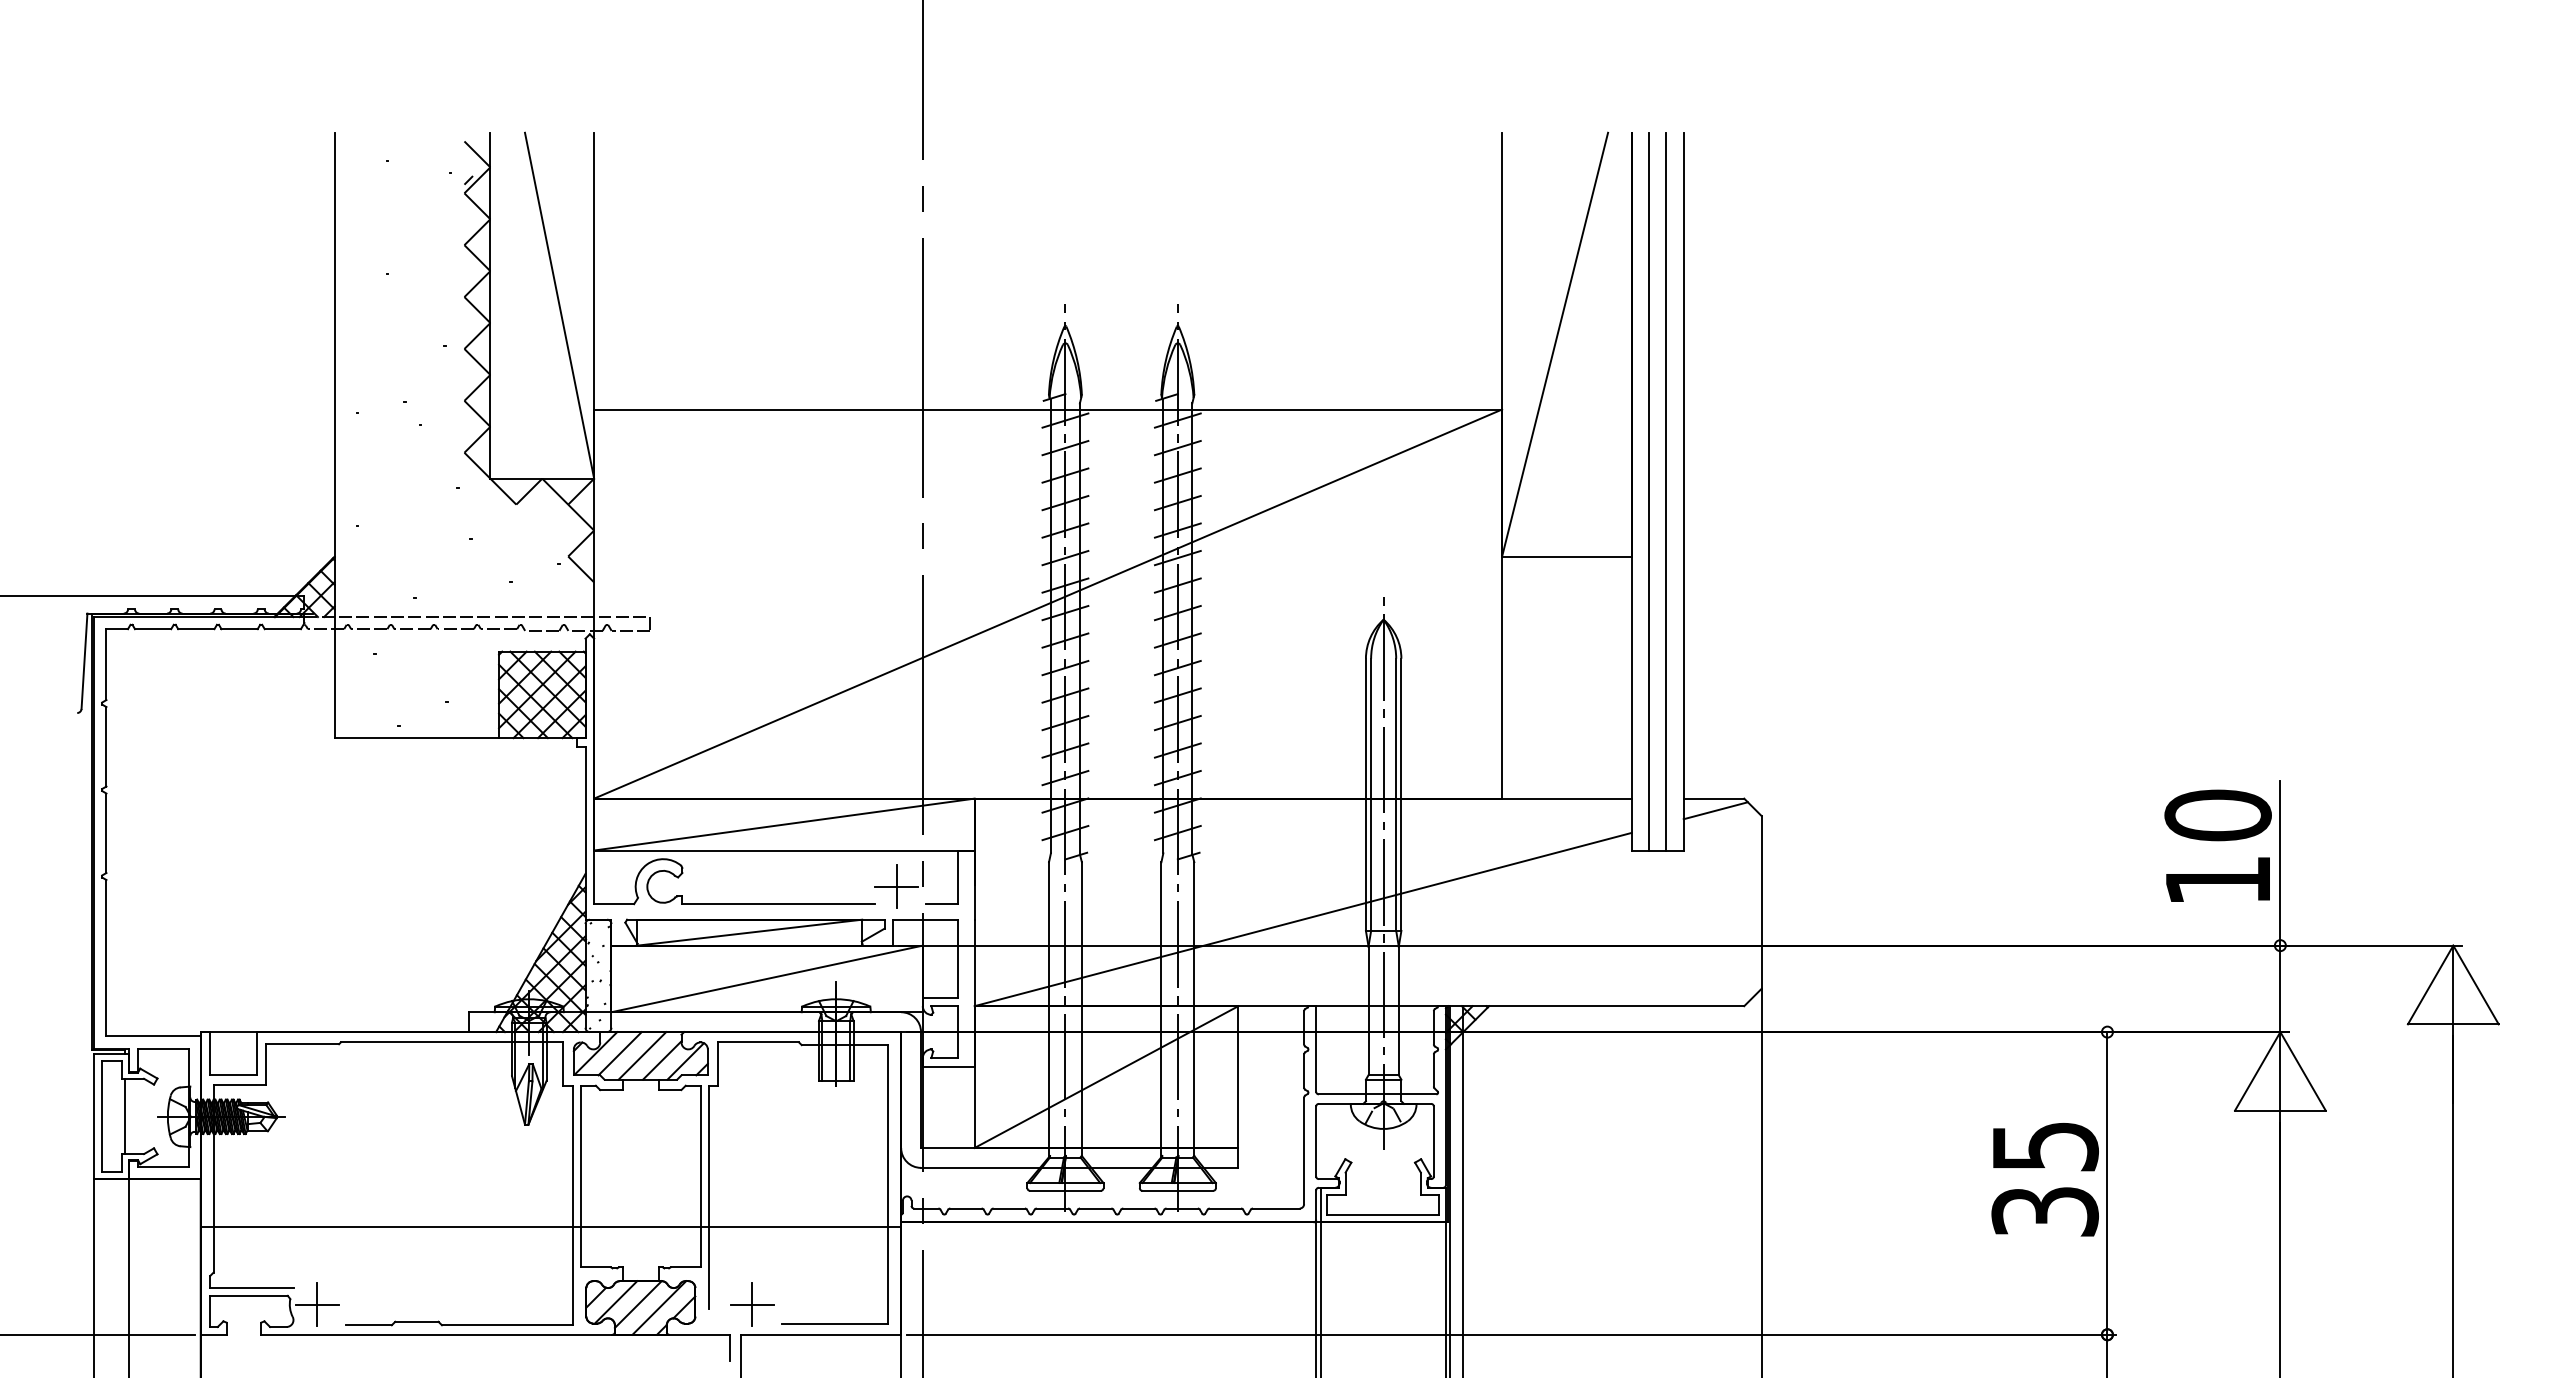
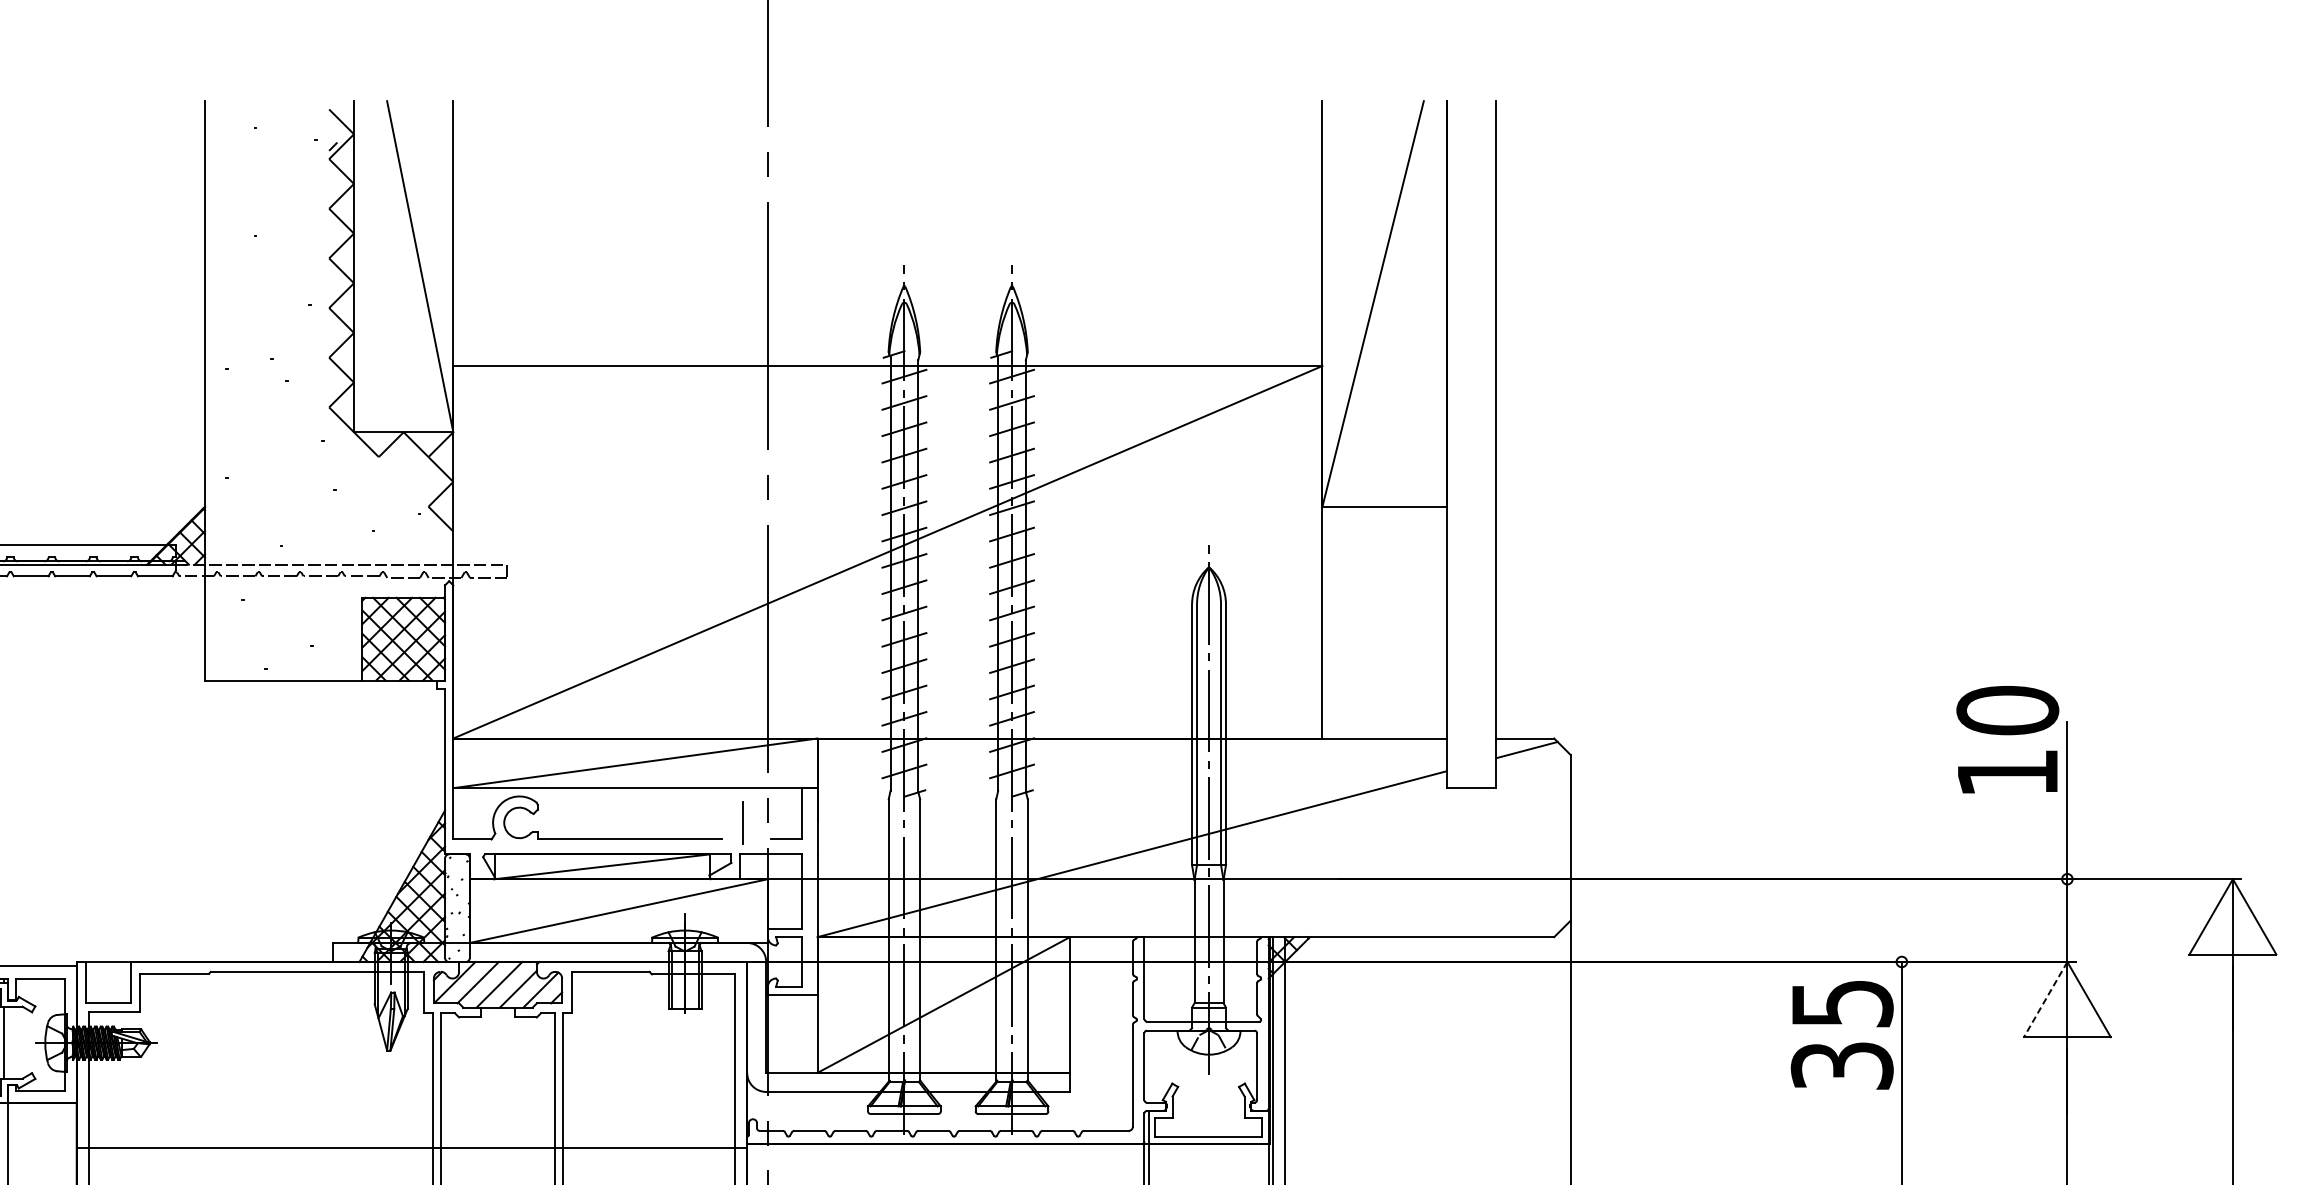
line: (1649, 491) -> (1463, 444), removed
line: (1666, 491) -> (1479, 444), removed
text: (2217, 845) -> (2007, 739), moved
line: (896, 886) -> (742, 822), removed
line: (2257, 1071) -> (2045, 999), solid -> dashed
text: (2044, 1179) -> (1841, 1035), moved

